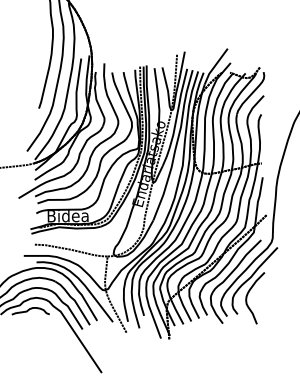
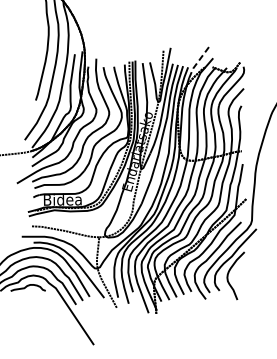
line: (215, 66) -> (199, 61), solid -> dashed

